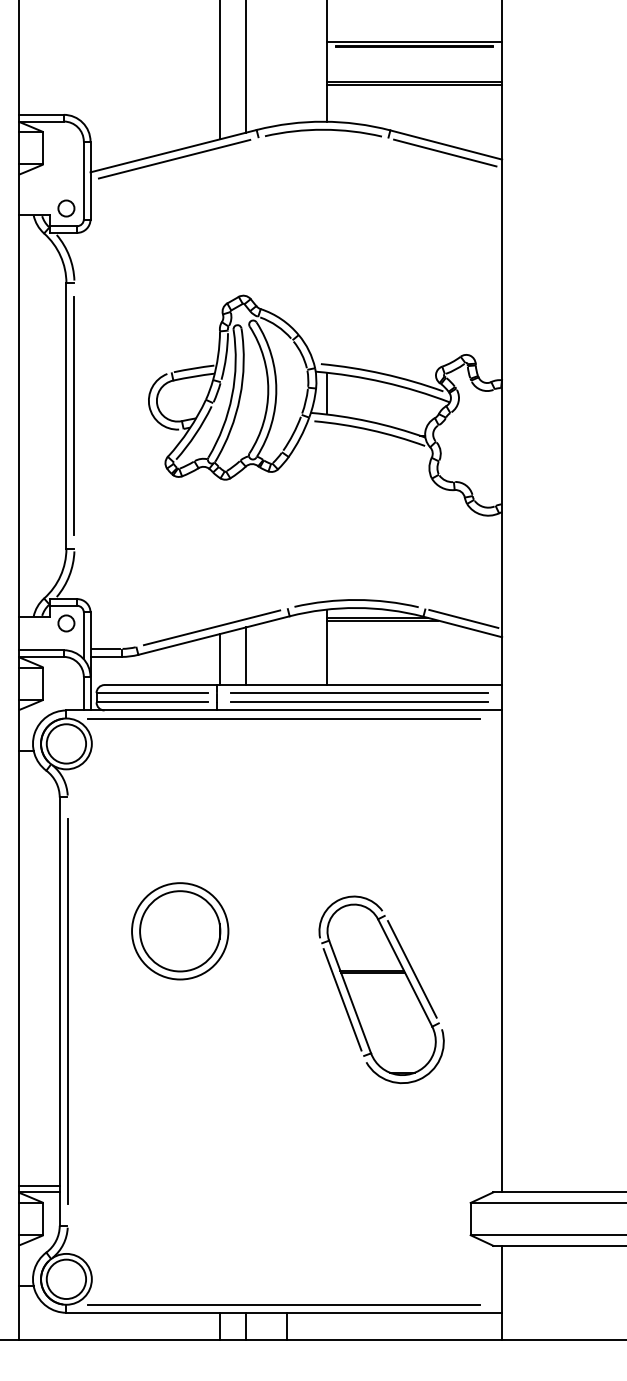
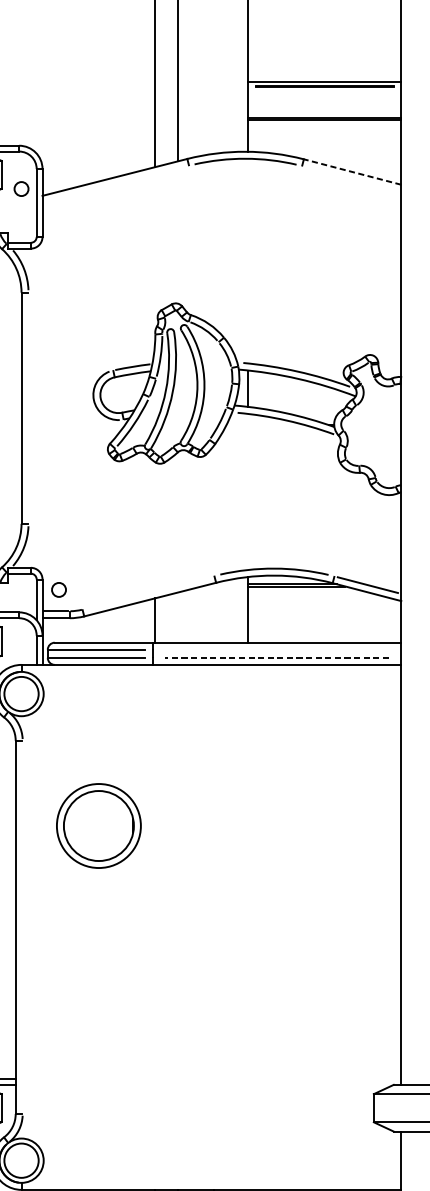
line: (446, 145) -> (352, 172), solid -> dashed
line: (445, 152) -> (351, 178), removed
line: (174, 158) -> (115, 183), removed
circle: (66, 208) -> (21, 189), moved
line: (74, 415) -> (28, 407), removed
circle: (66, 623) -> (59, 589), moved
line: (211, 627) -> (147, 592), removed
line: (246, 656) -> (178, 617), removed
line: (359, 693) -> (276, 650), removed
line: (359, 702) -> (276, 657), solid -> dashed
line: (284, 718) -> (211, 671), removed
part: (180, 931) -> (99, 826), moved
part: (381, 989) -> (296, 908), removed
line: (67, 1011) -> (22, 927), removed
line: (284, 1304) -> (211, 1182), removed

